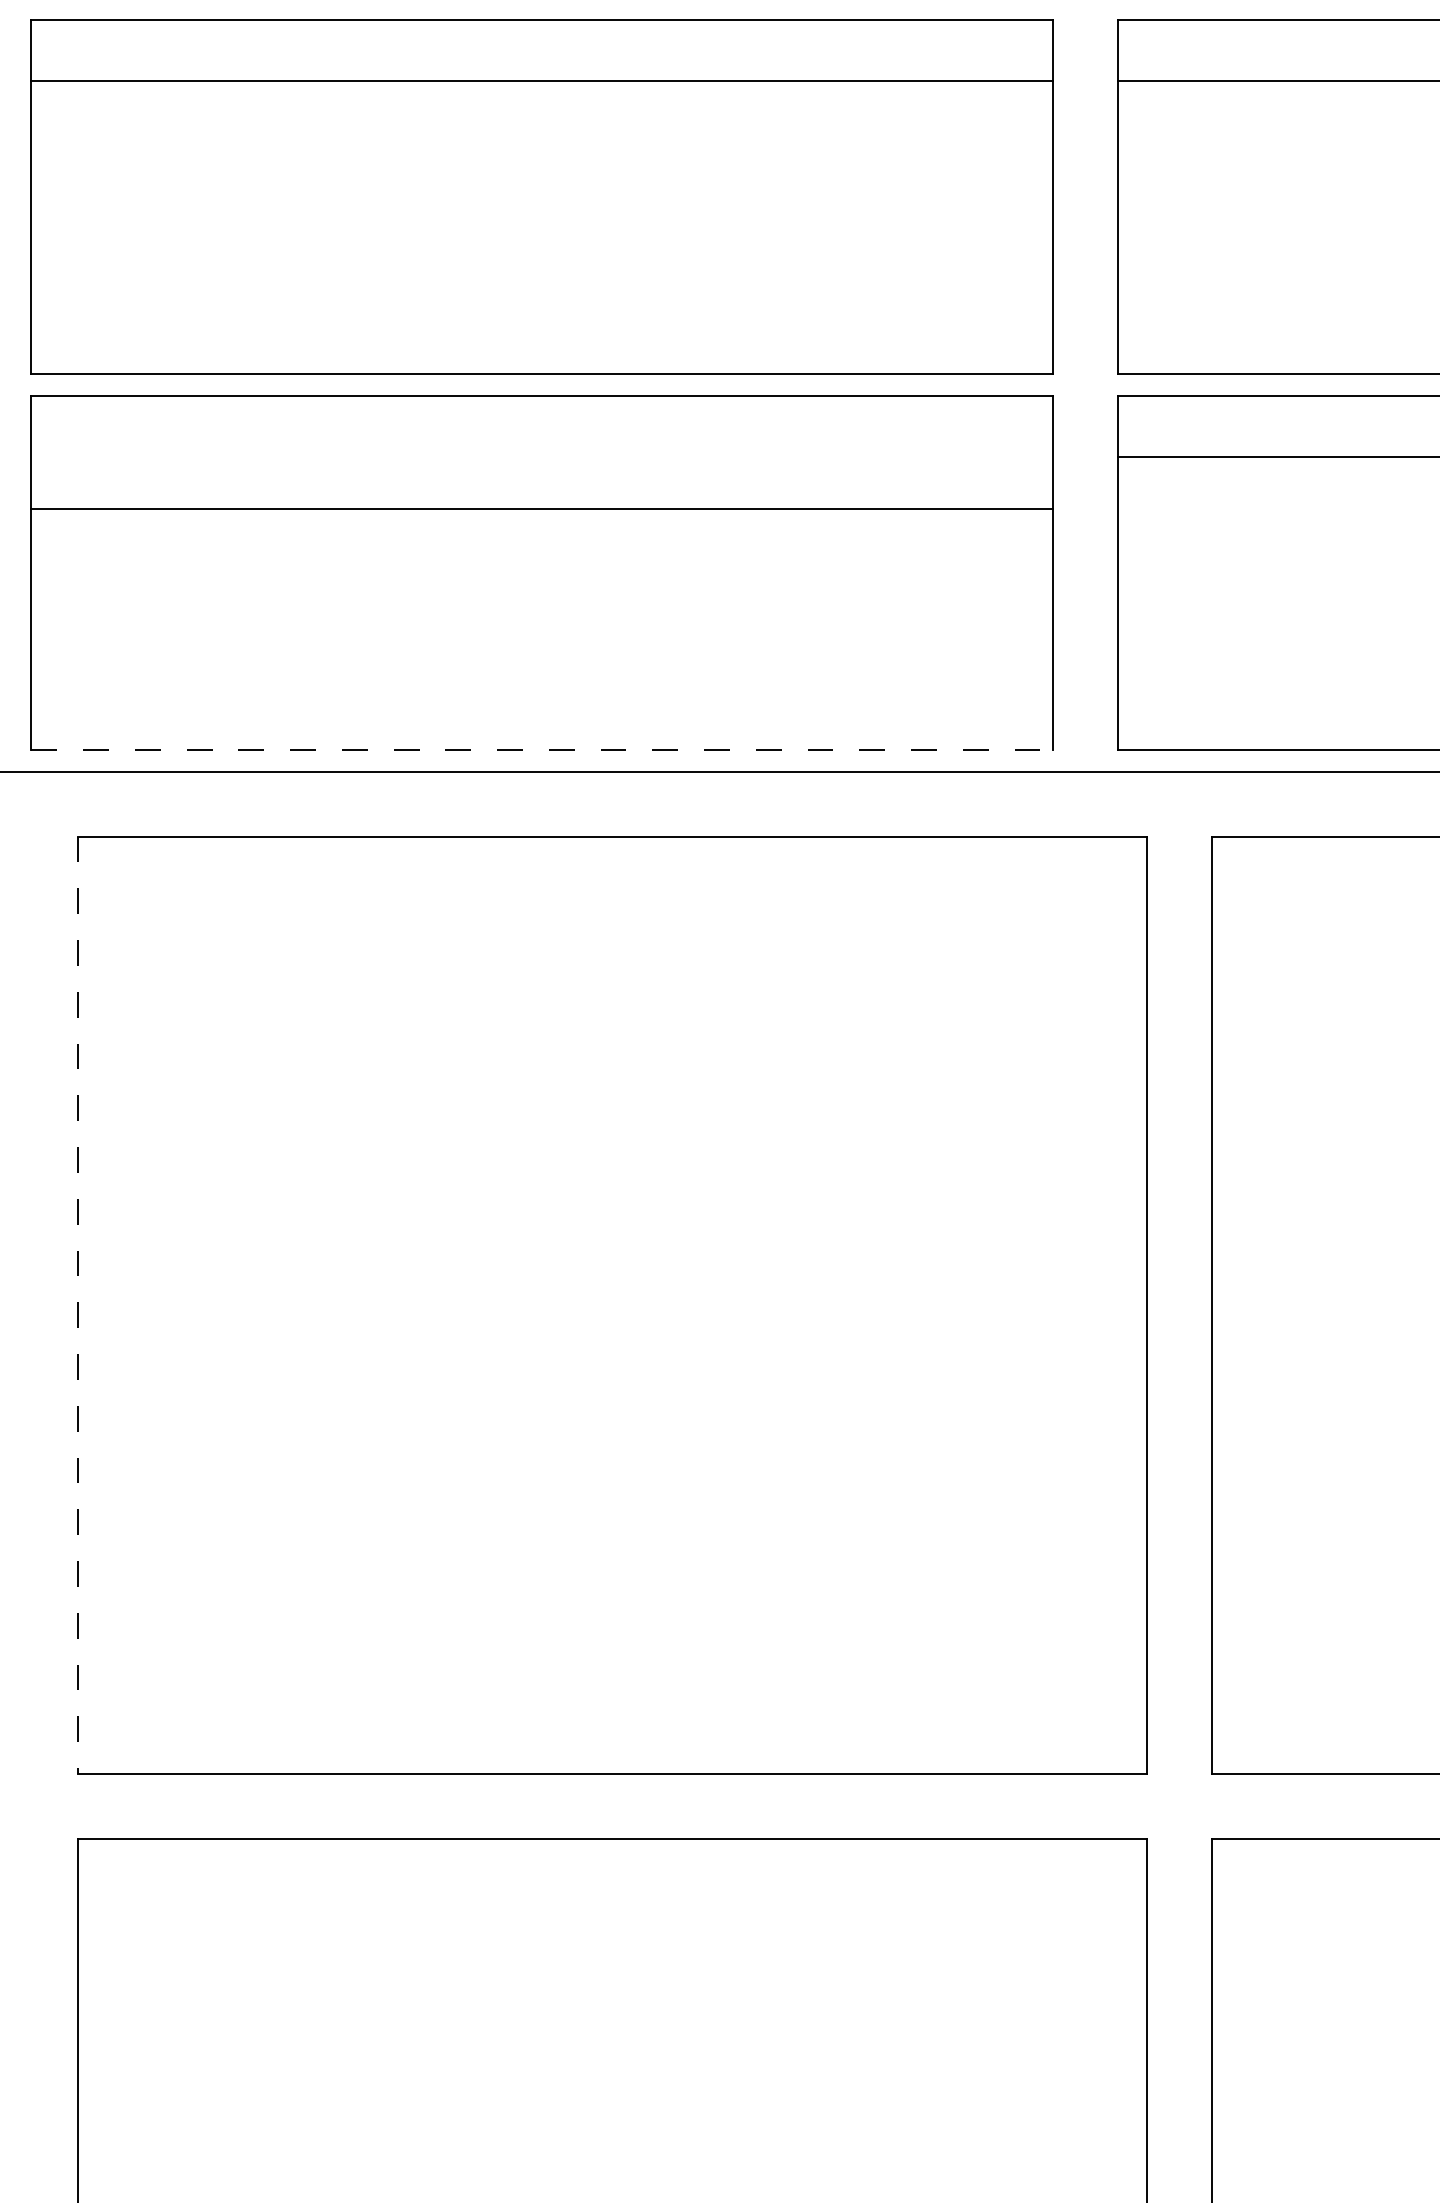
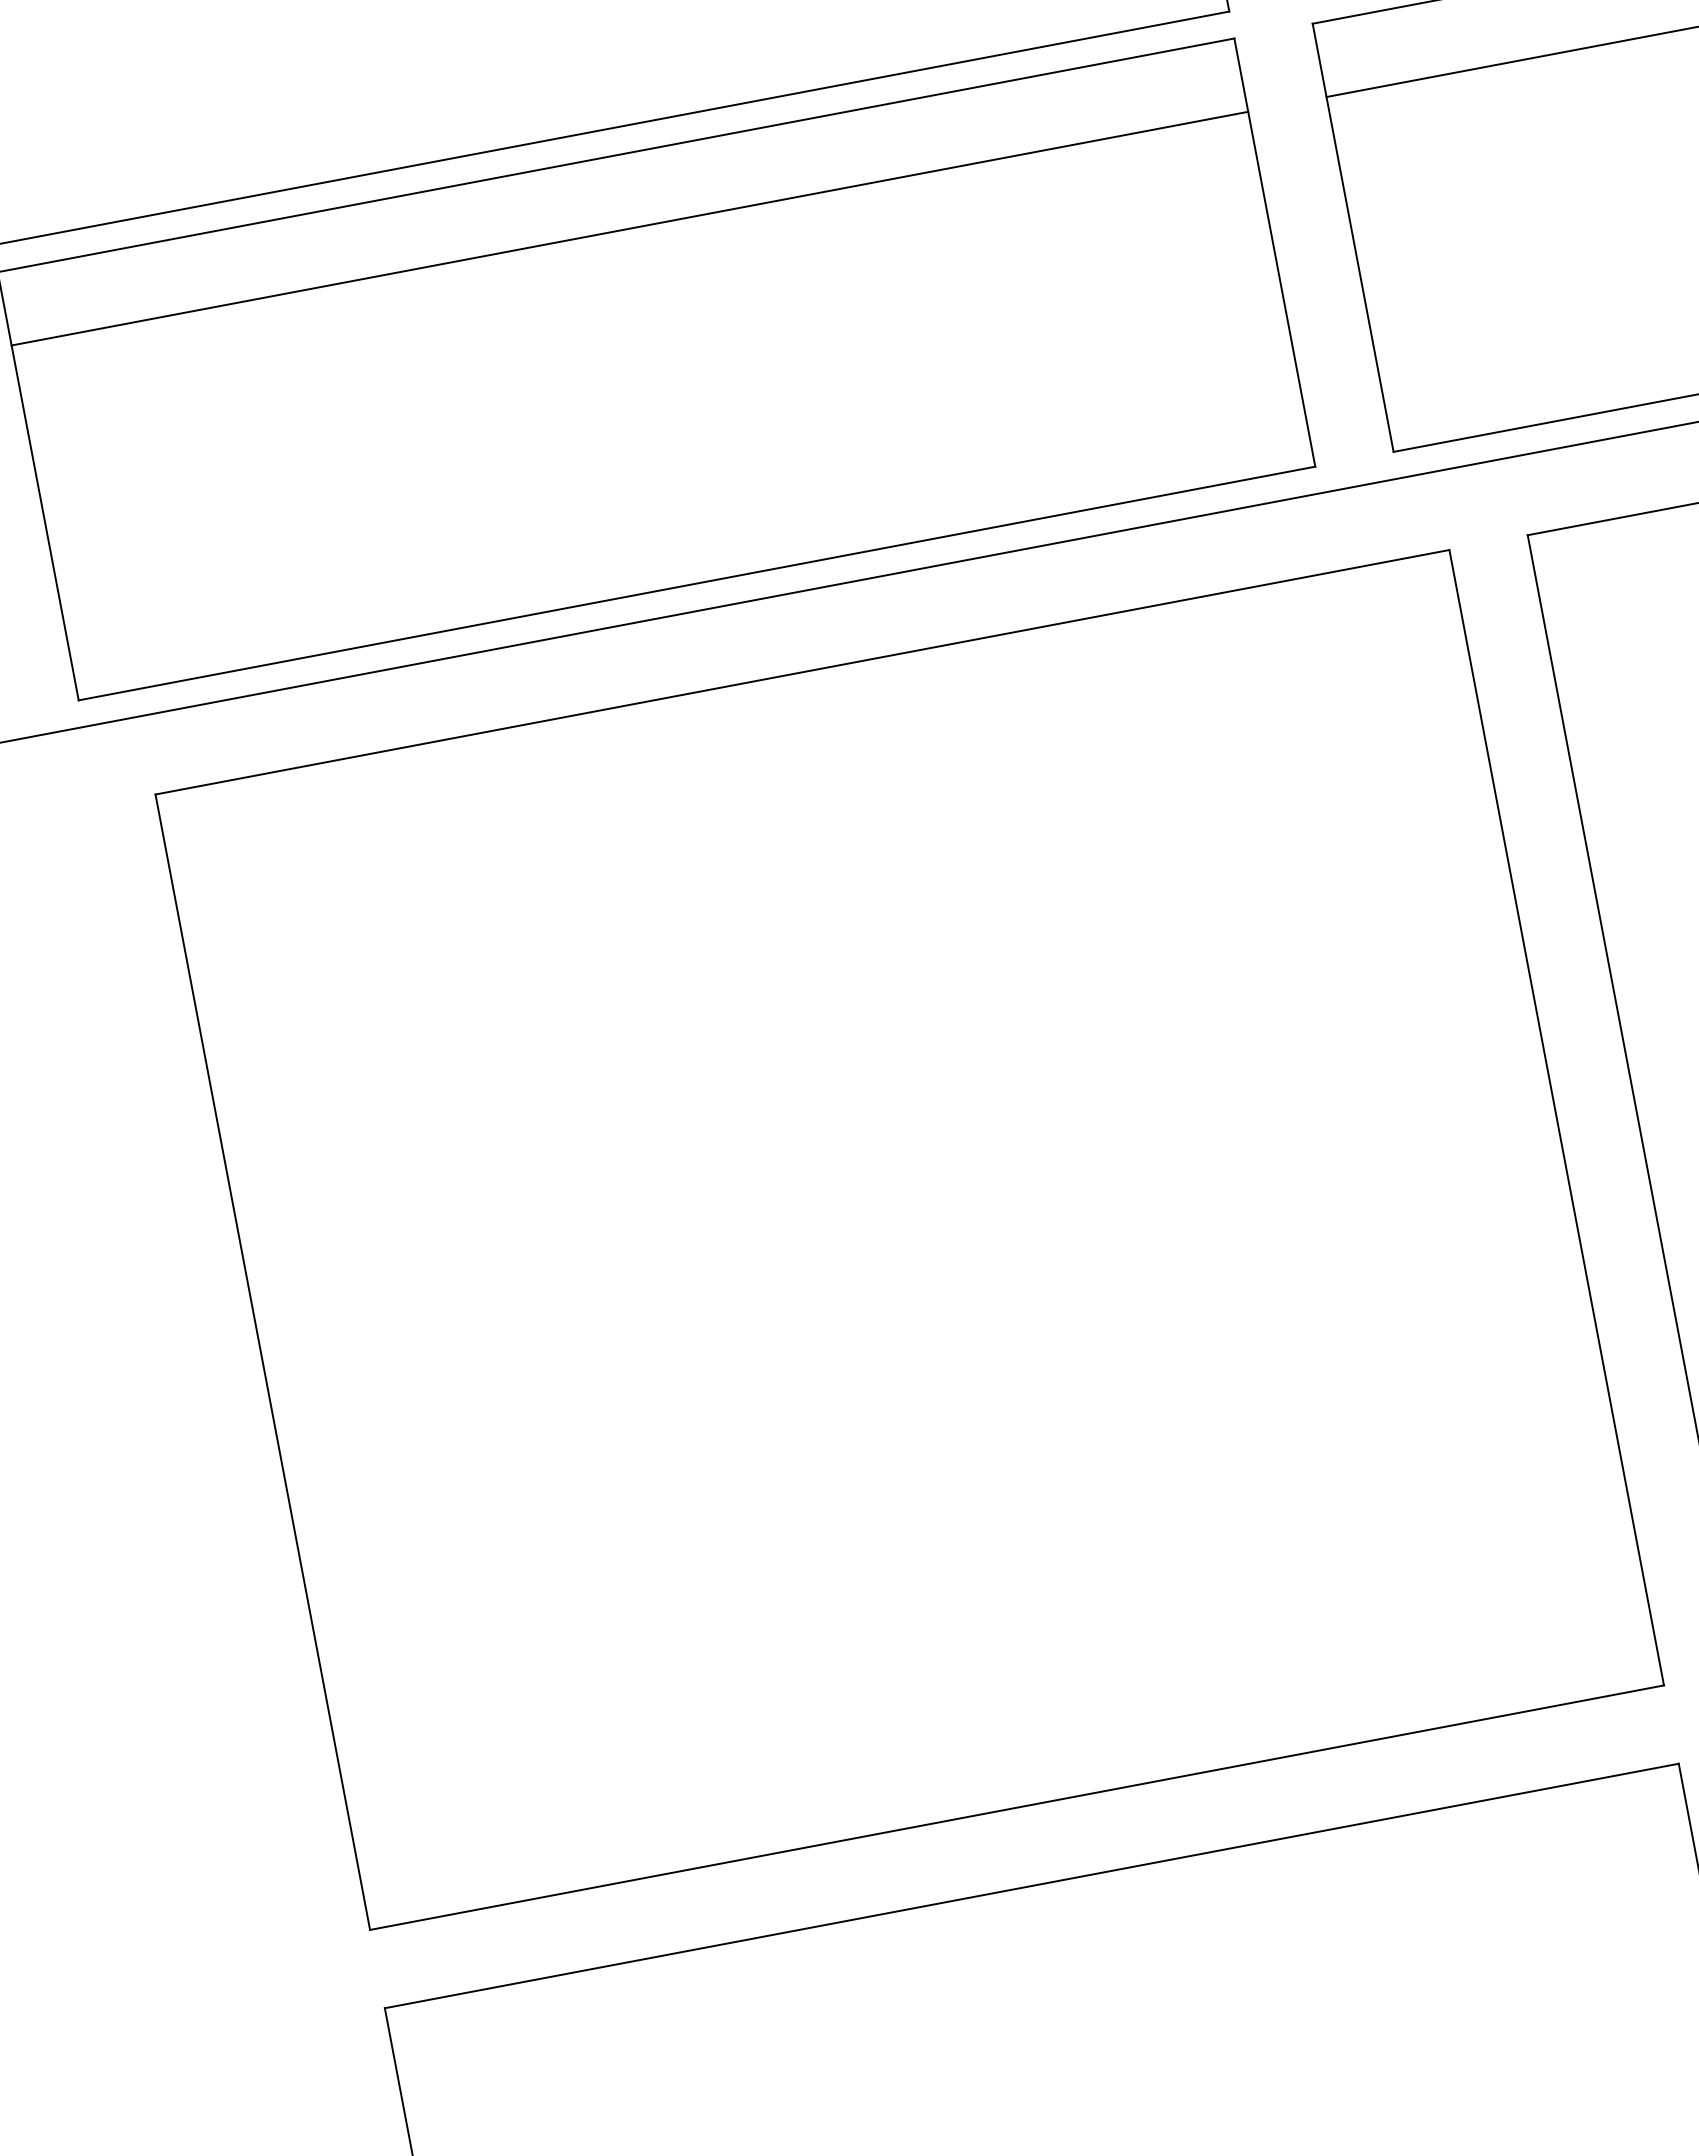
line: (541, 508) -> (629, 228), moved
line: (542, 749) -> (697, 582), dashed -> solid
line: (78, 1305) -> (262, 1362), dashed -> solid

